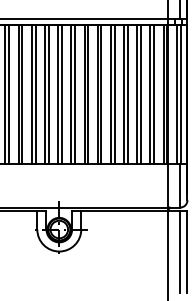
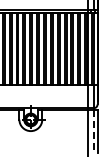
line: (179, 254) -> (93, 132), solid -> dashed

